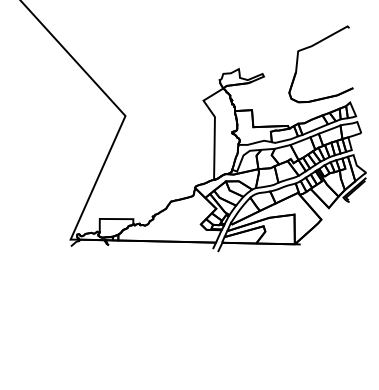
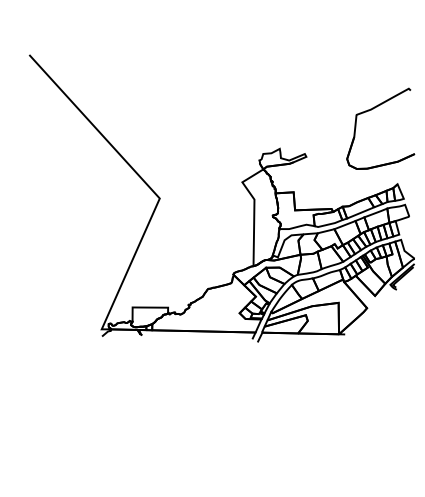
part: (312, 47) -> (371, 110), moved

